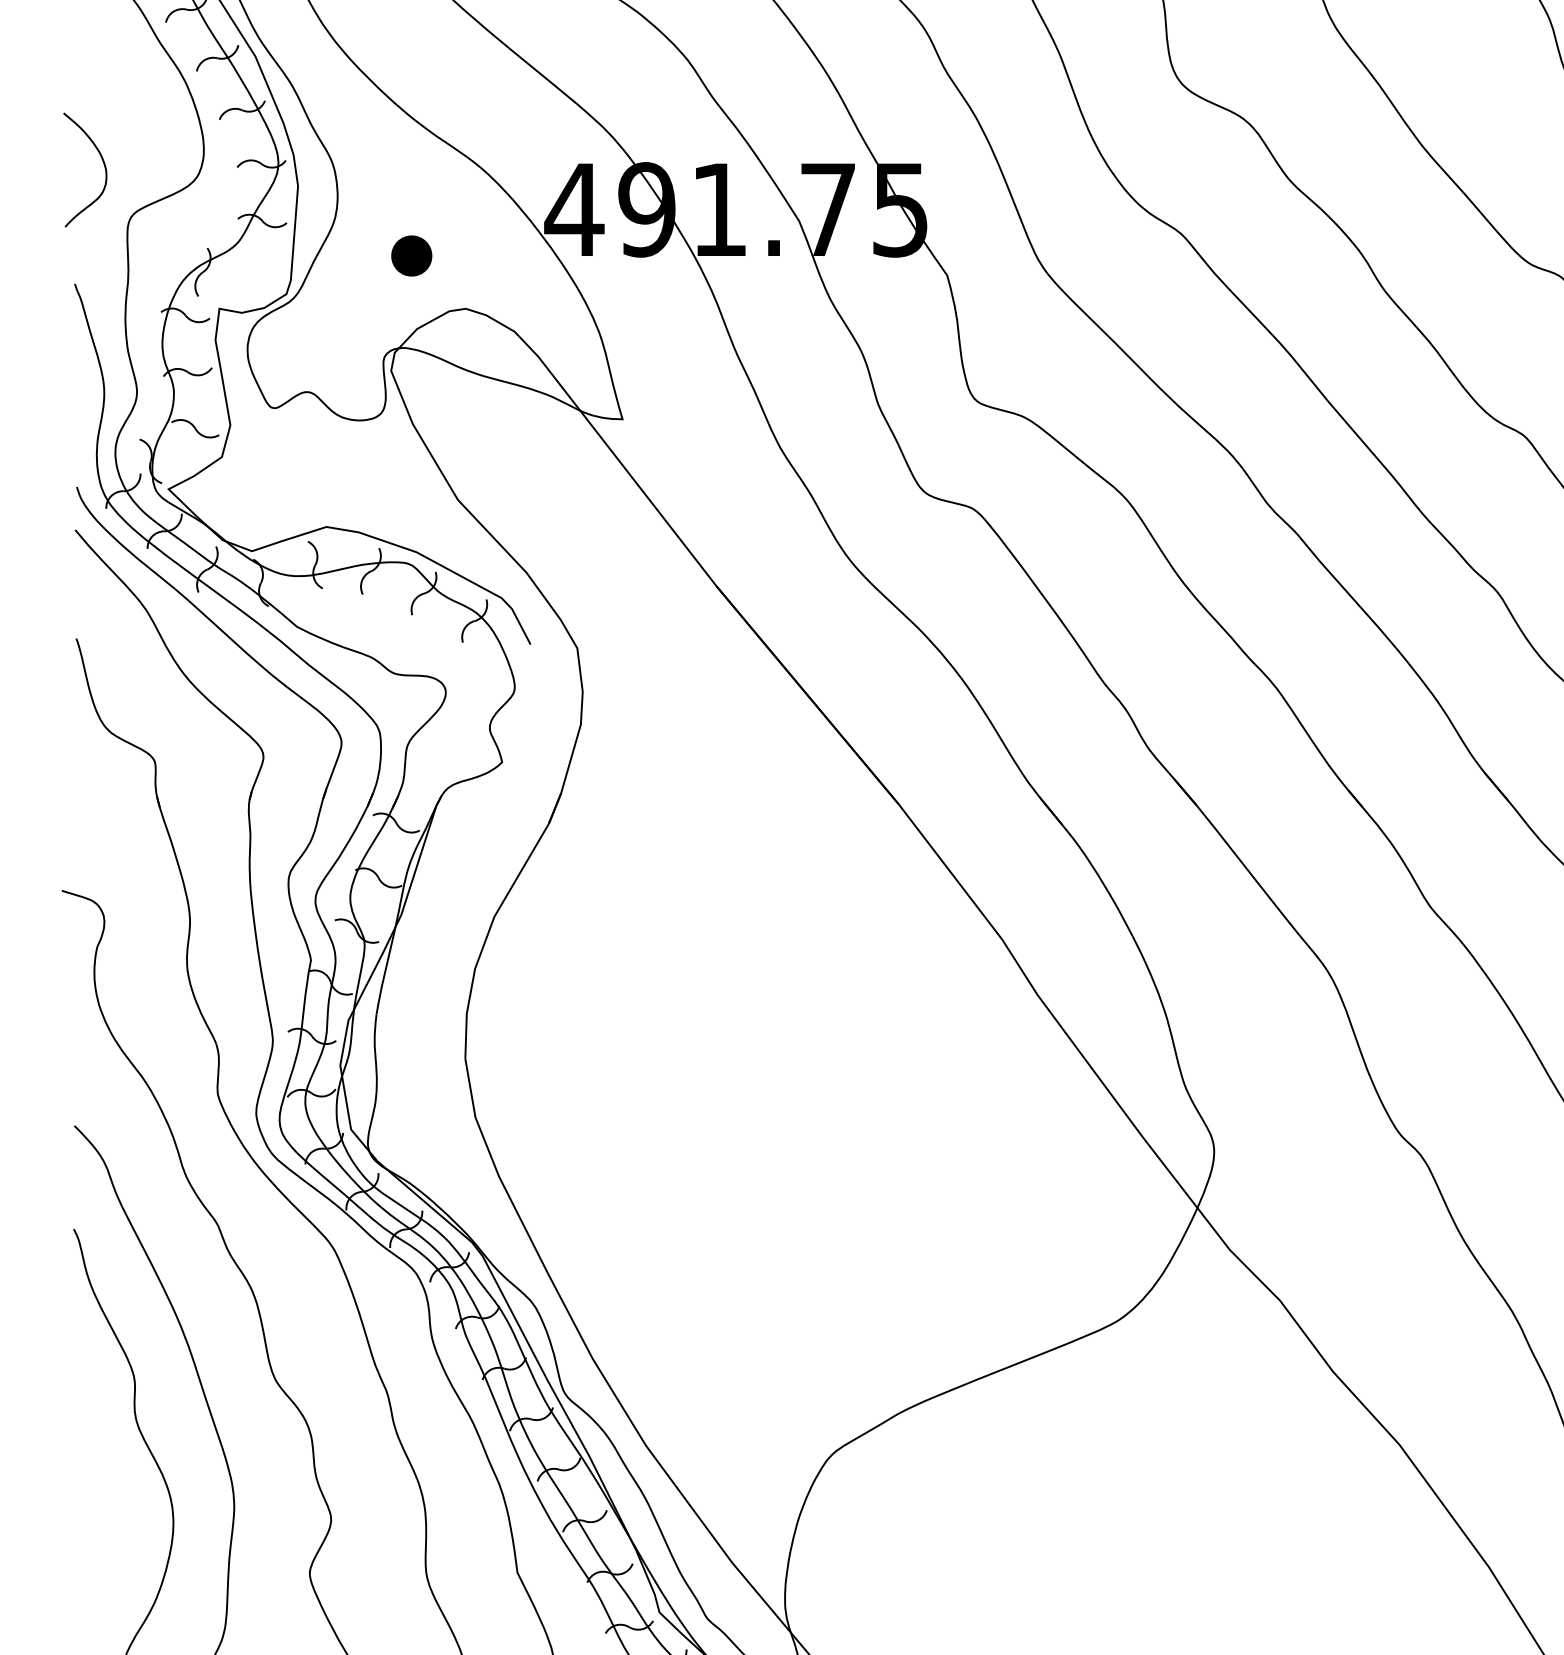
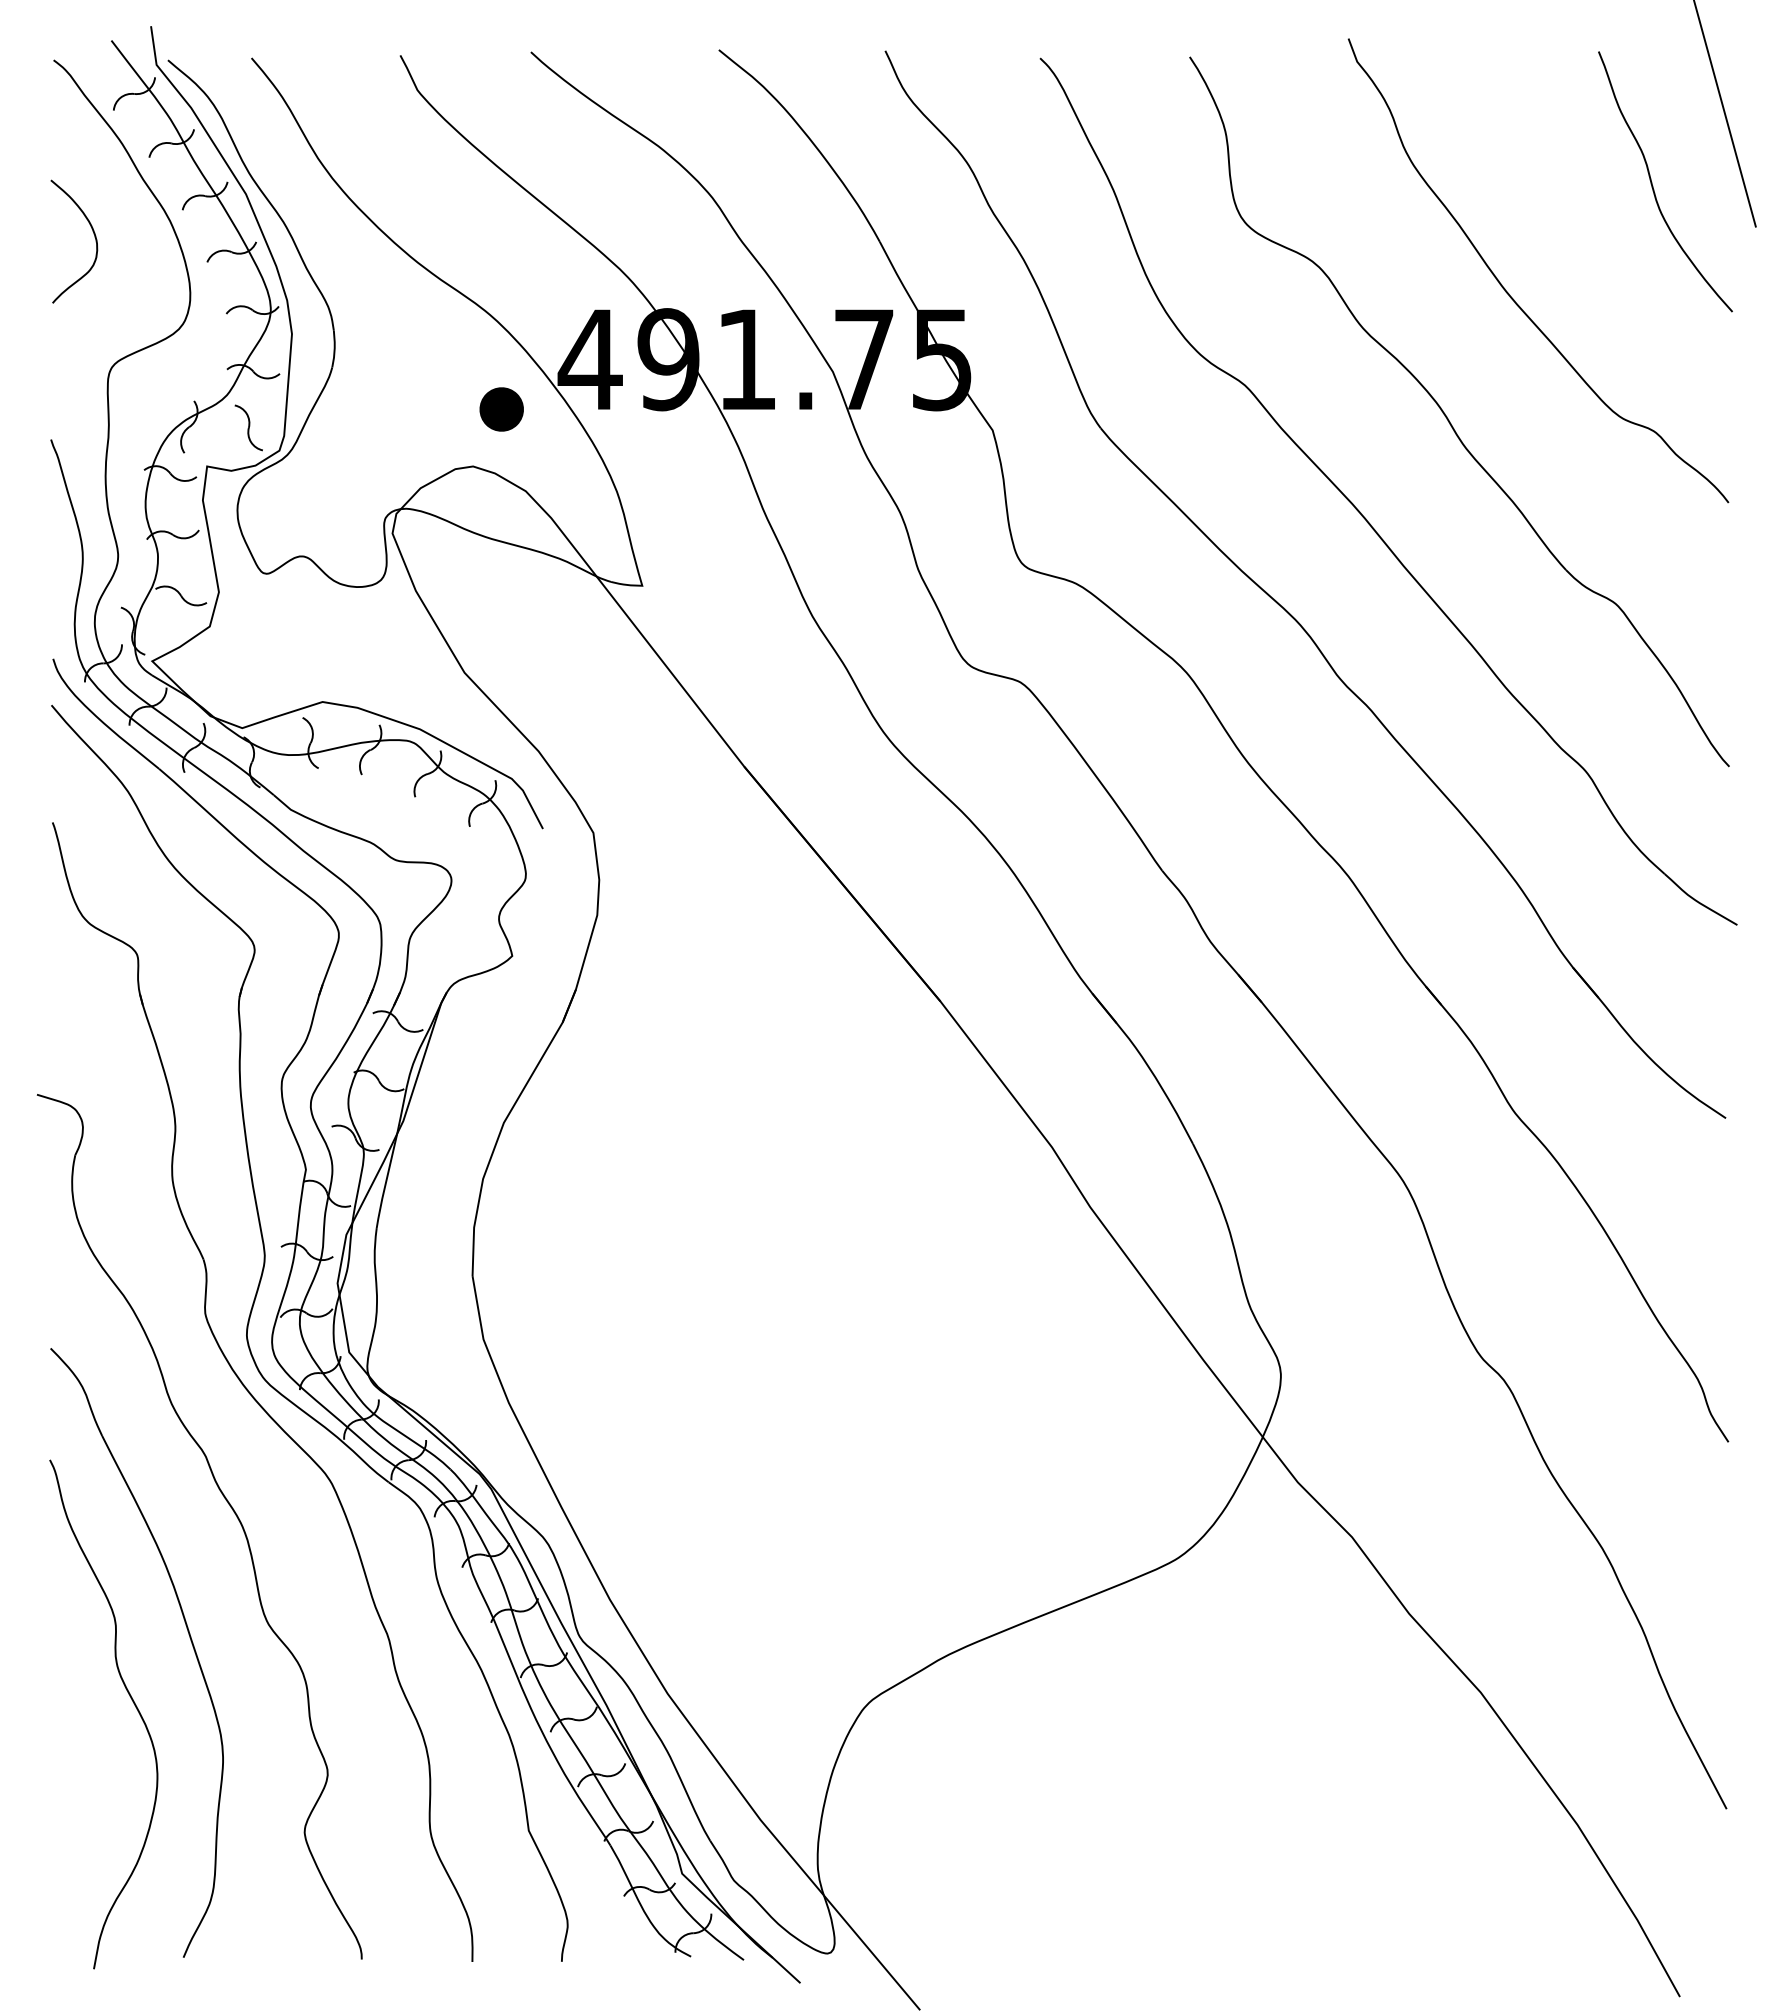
curve: (103, 163) -> (93, 234), moved
part: (411, 256) -> (501, 409), moved
part: (257, 272) -> (248, 427), added

